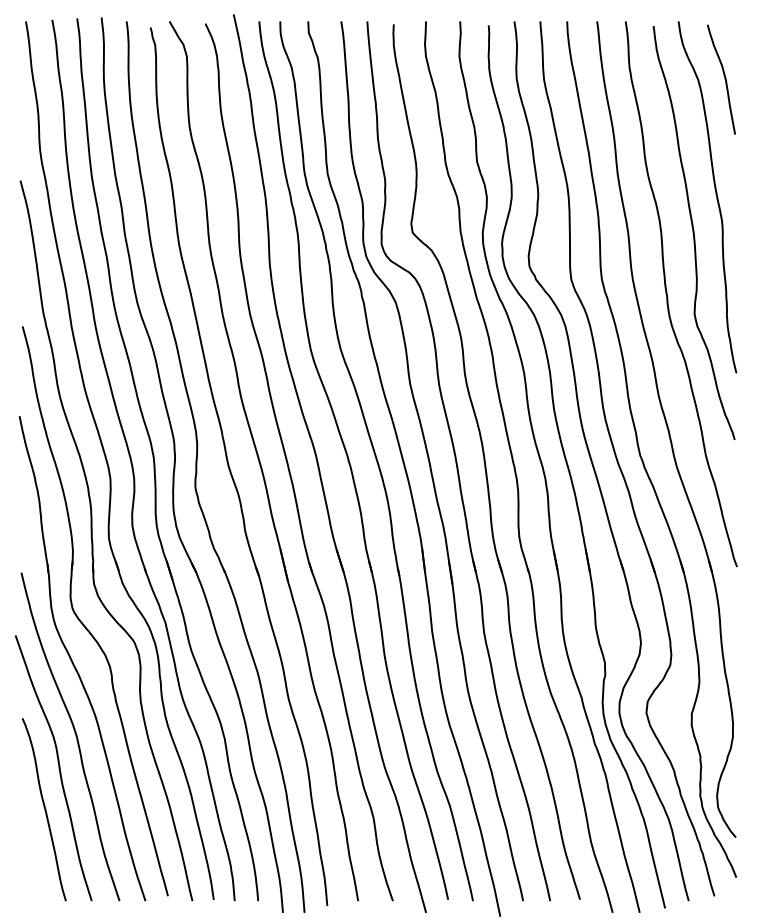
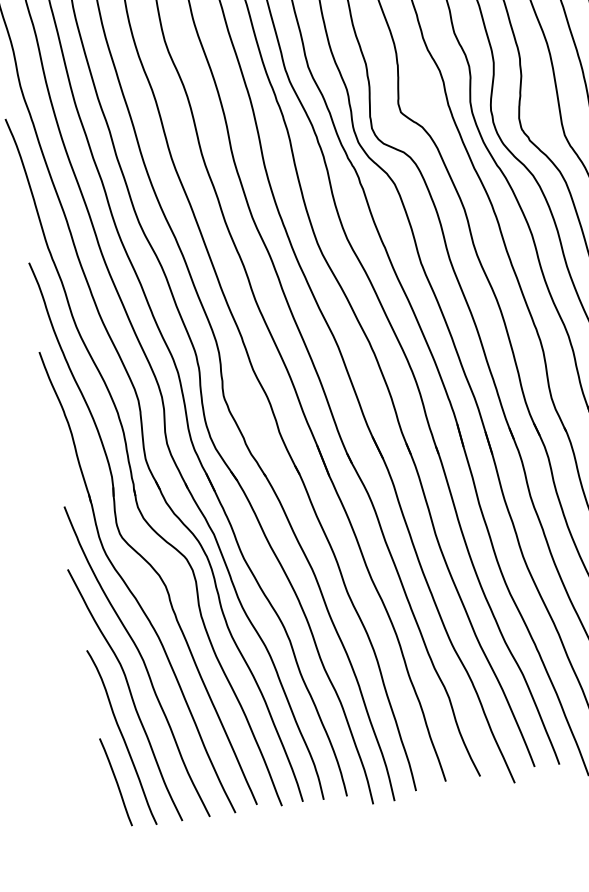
curve: (31, 852) -> (115, 781), added

